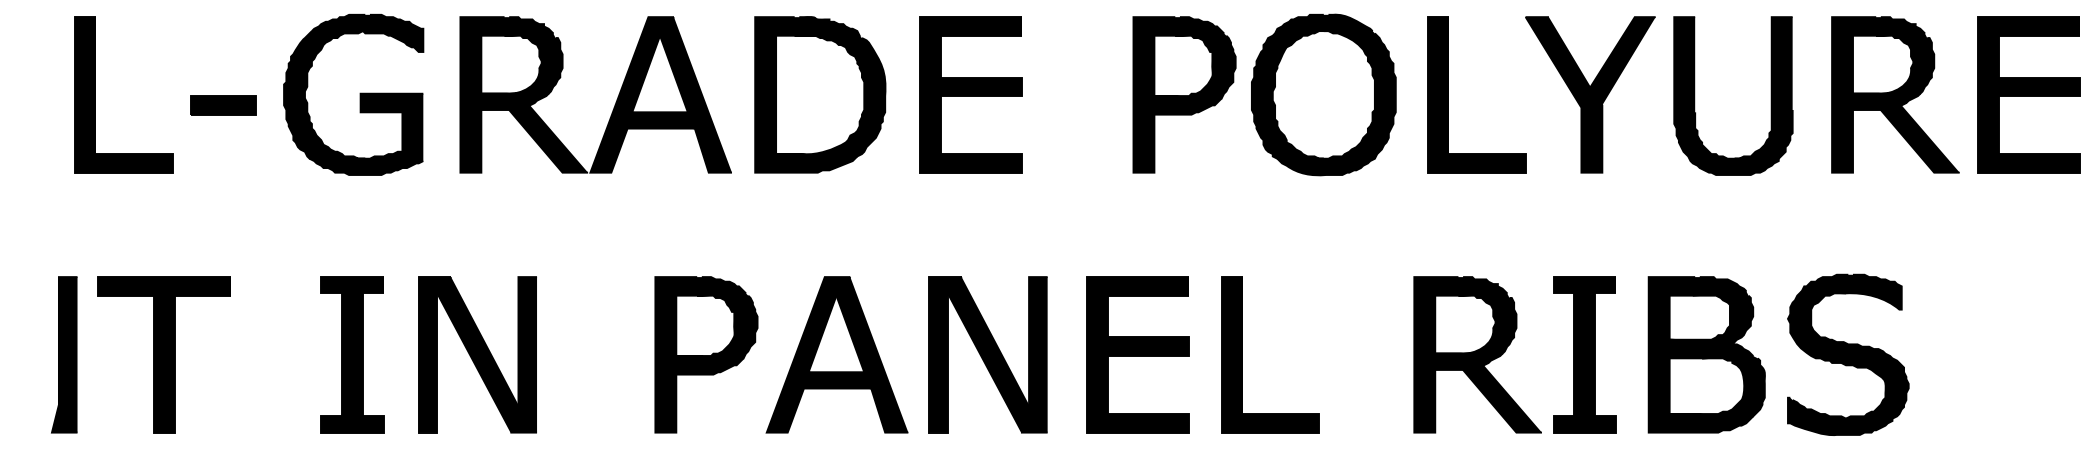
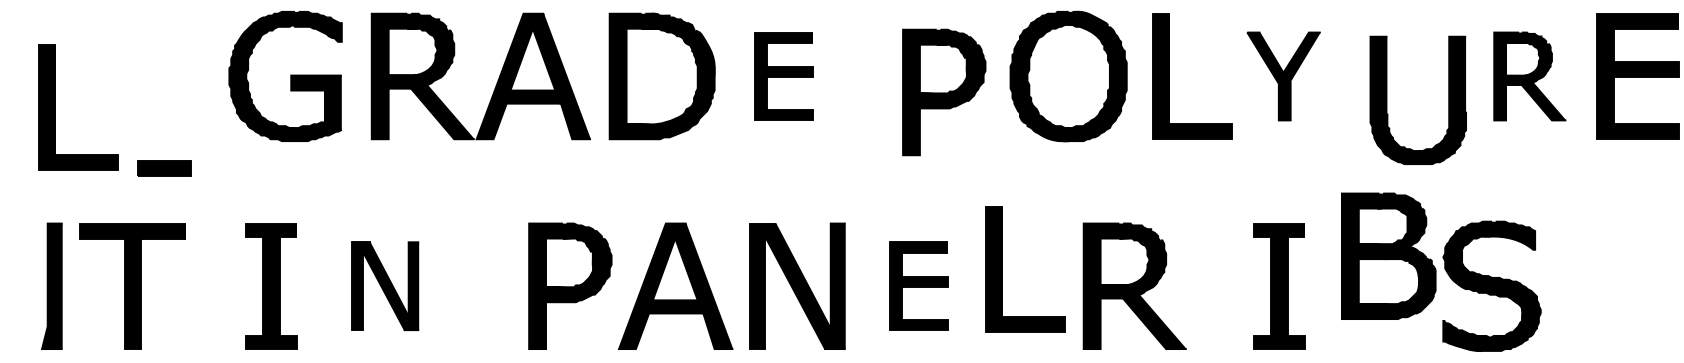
part: (95, 94) -> (55, 107), moved
part: (970, 94) -> (783, 76), size x0.7
part: (1184, 94) -> (944, 92), moved
part: (1589, 94) -> (1283, 76), size x0.7
part: (1695, 94) -> (1387, 99), moved
part: (1894, 94) -> (1529, 76), size x0.7
part: (223, 104) -> (164, 168), moved
part: (477, 353) -> (385, 285), size x0.7
part: (1477, 353) -> (1134, 285), moved
part: (1706, 353) -> (1388, 255), moved
part: (352, 355) -> (271, 286), moved
part: (1137, 355) -> (918, 286), size x0.7
part: (1241, 355) -> (1002, 269), moved

